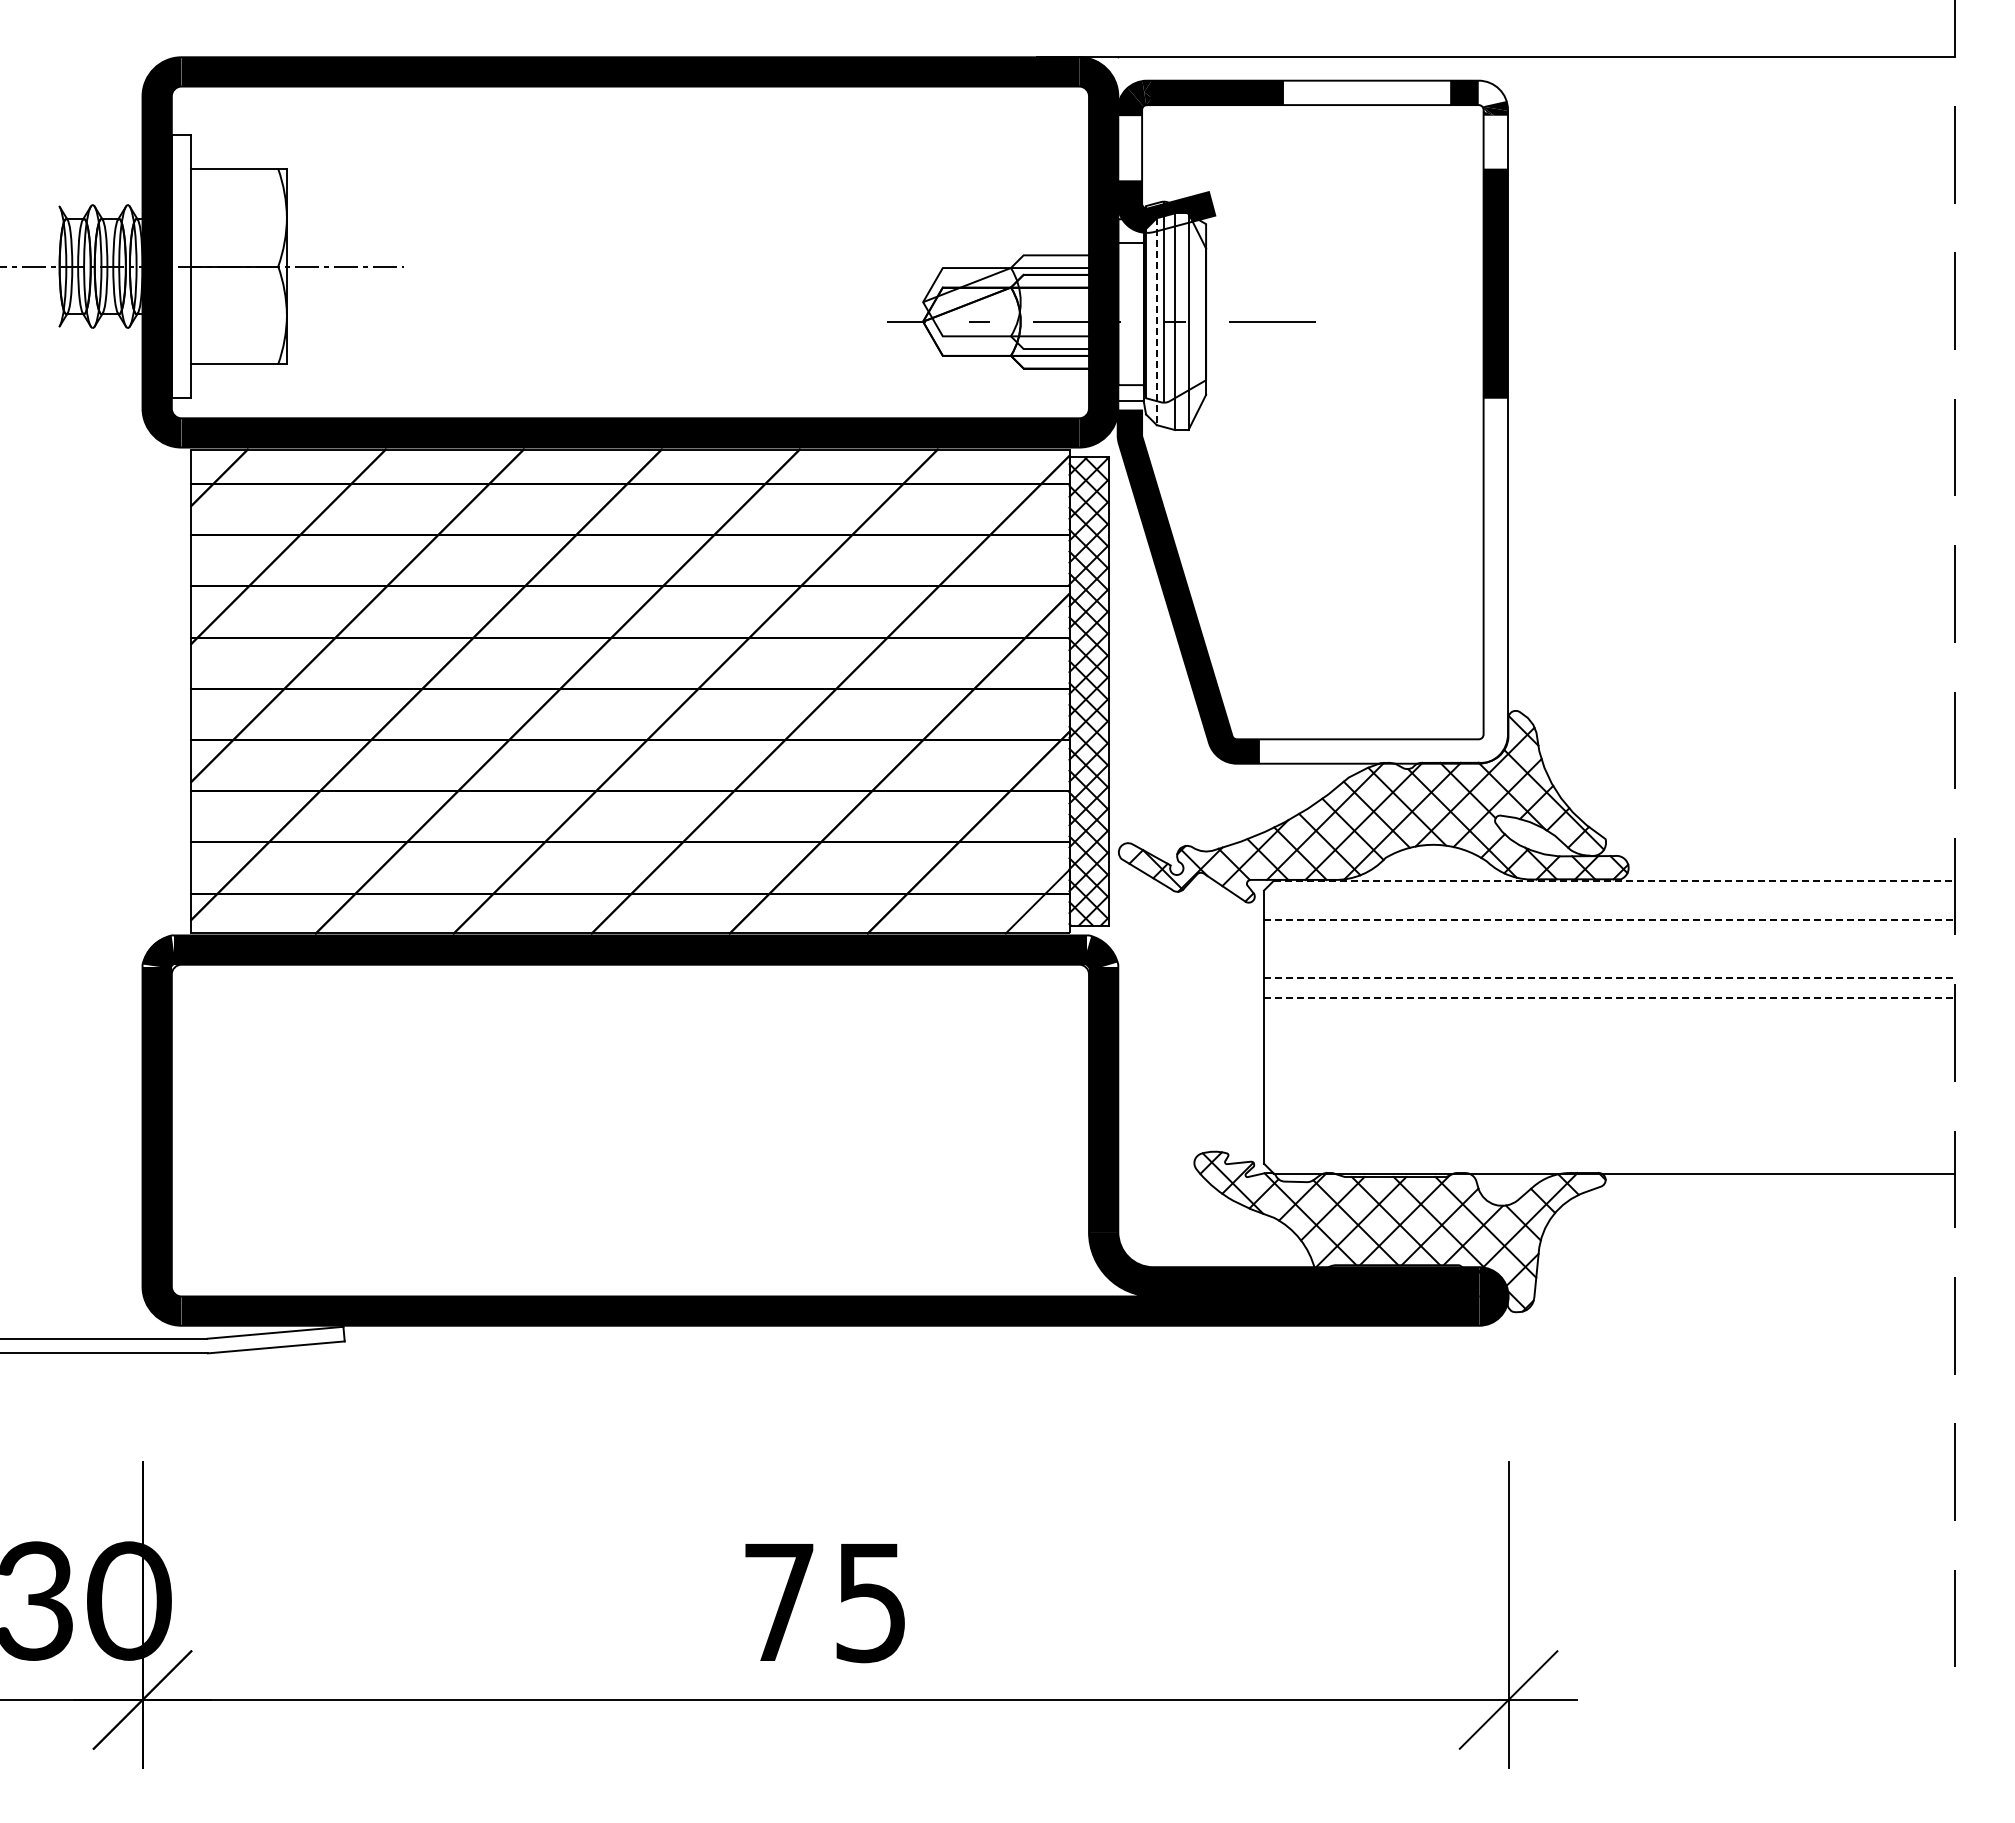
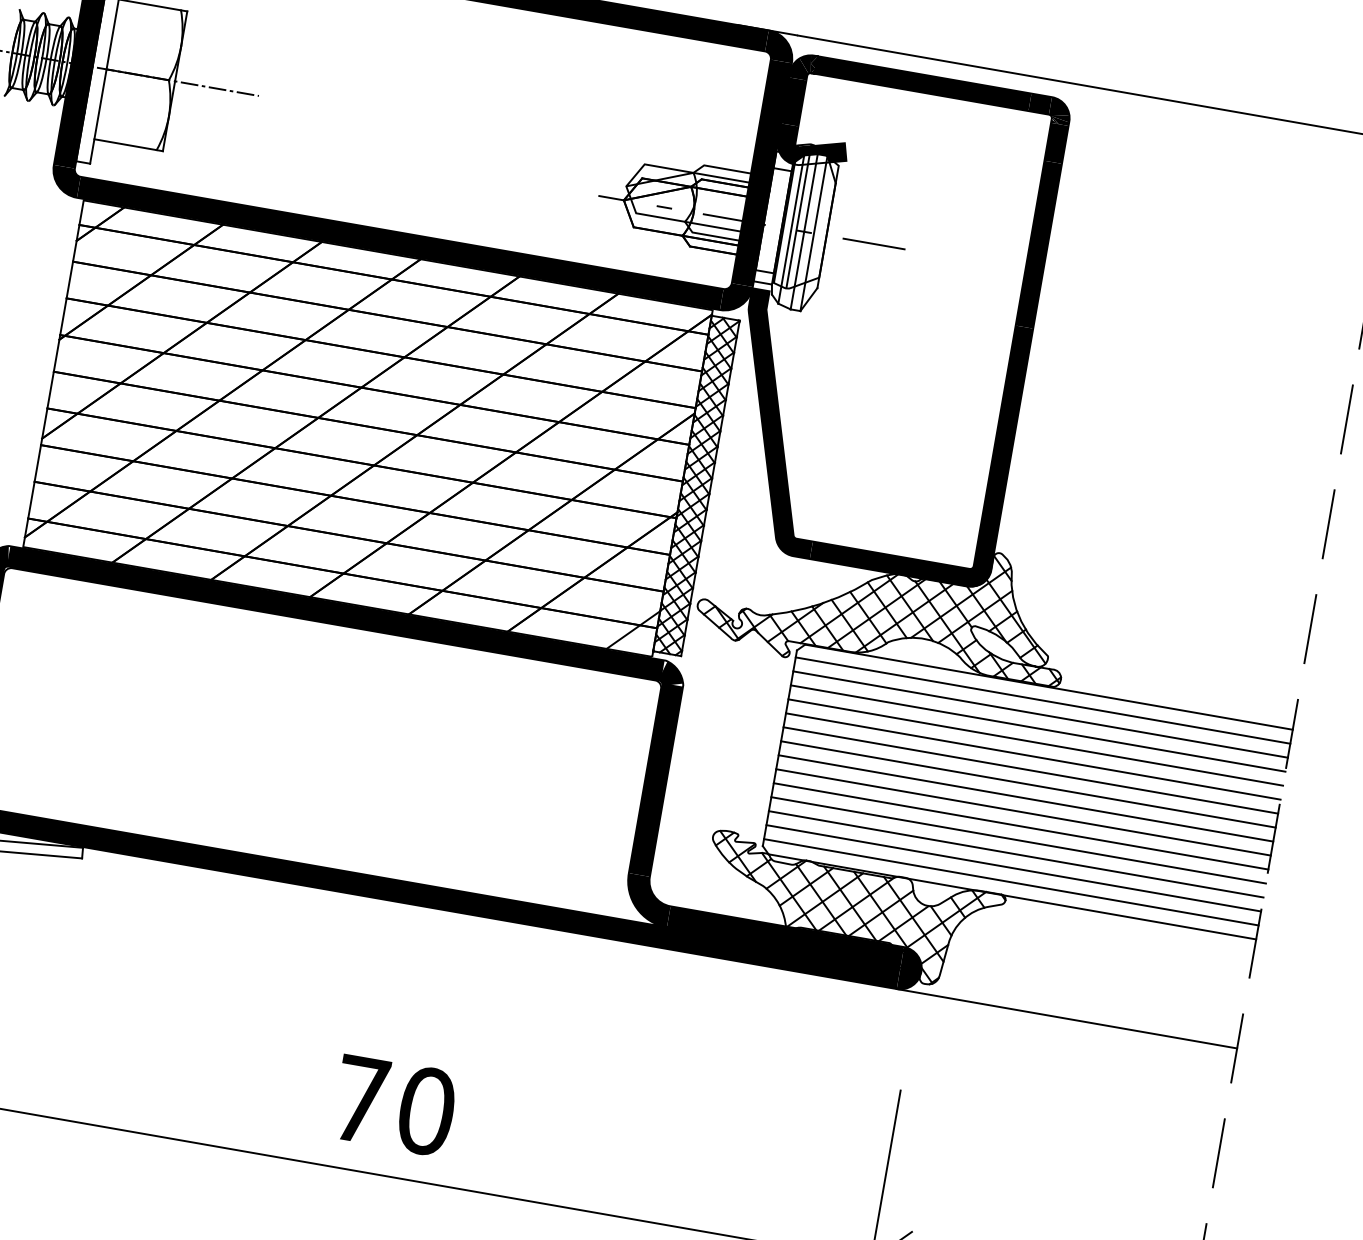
fill: (1366, 92) -> (970, 91), added
fill: (1492, 93) -> (1060, 108), added
fill: (1495, 141) -> (1056, 142), added
fill: (1130, 148) -> (794, 102), added
line: (1156, 322) -> (790, 230), dashed -> solid
fill: (1383, 580) -> (921, 443), added
line: (1614, 880) -> (1049, 687), dashed -> solid
line: (1609, 900) -> (1043, 700), added
line: (1609, 919) -> (1040, 714), dashed -> solid
line: (1609, 939) -> (1038, 728), added
line: (1609, 958) -> (1035, 742), added
line: (1609, 978) -> (1033, 756), dashed -> solid
line: (1609, 997) -> (1031, 770), dashed -> solid
line: (1609, 1017) -> (1028, 784), added
line: (1609, 1036) -> (1026, 798), added
line: (1609, 1056) -> (1023, 812), added
line: (1609, 1075) -> (1021, 826), added
line: (1609, 1095) -> (1018, 840), added
line: (1609, 1114) -> (1016, 854), added
line: (1609, 1134) -> (1013, 868), added
line: (1609, 1154) -> (1011, 882), added
line: (1716, 1325) -> (1066, 1018), added
text: (871, 1602) -> (426, 1111), 75 -> 70

